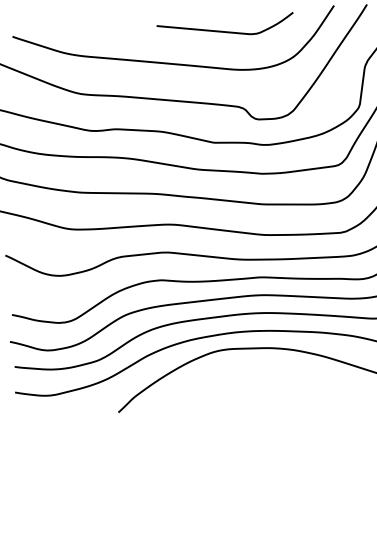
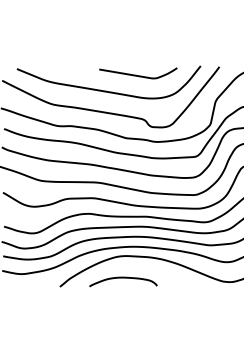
curve: (228, 388) -> (123, 278), added

